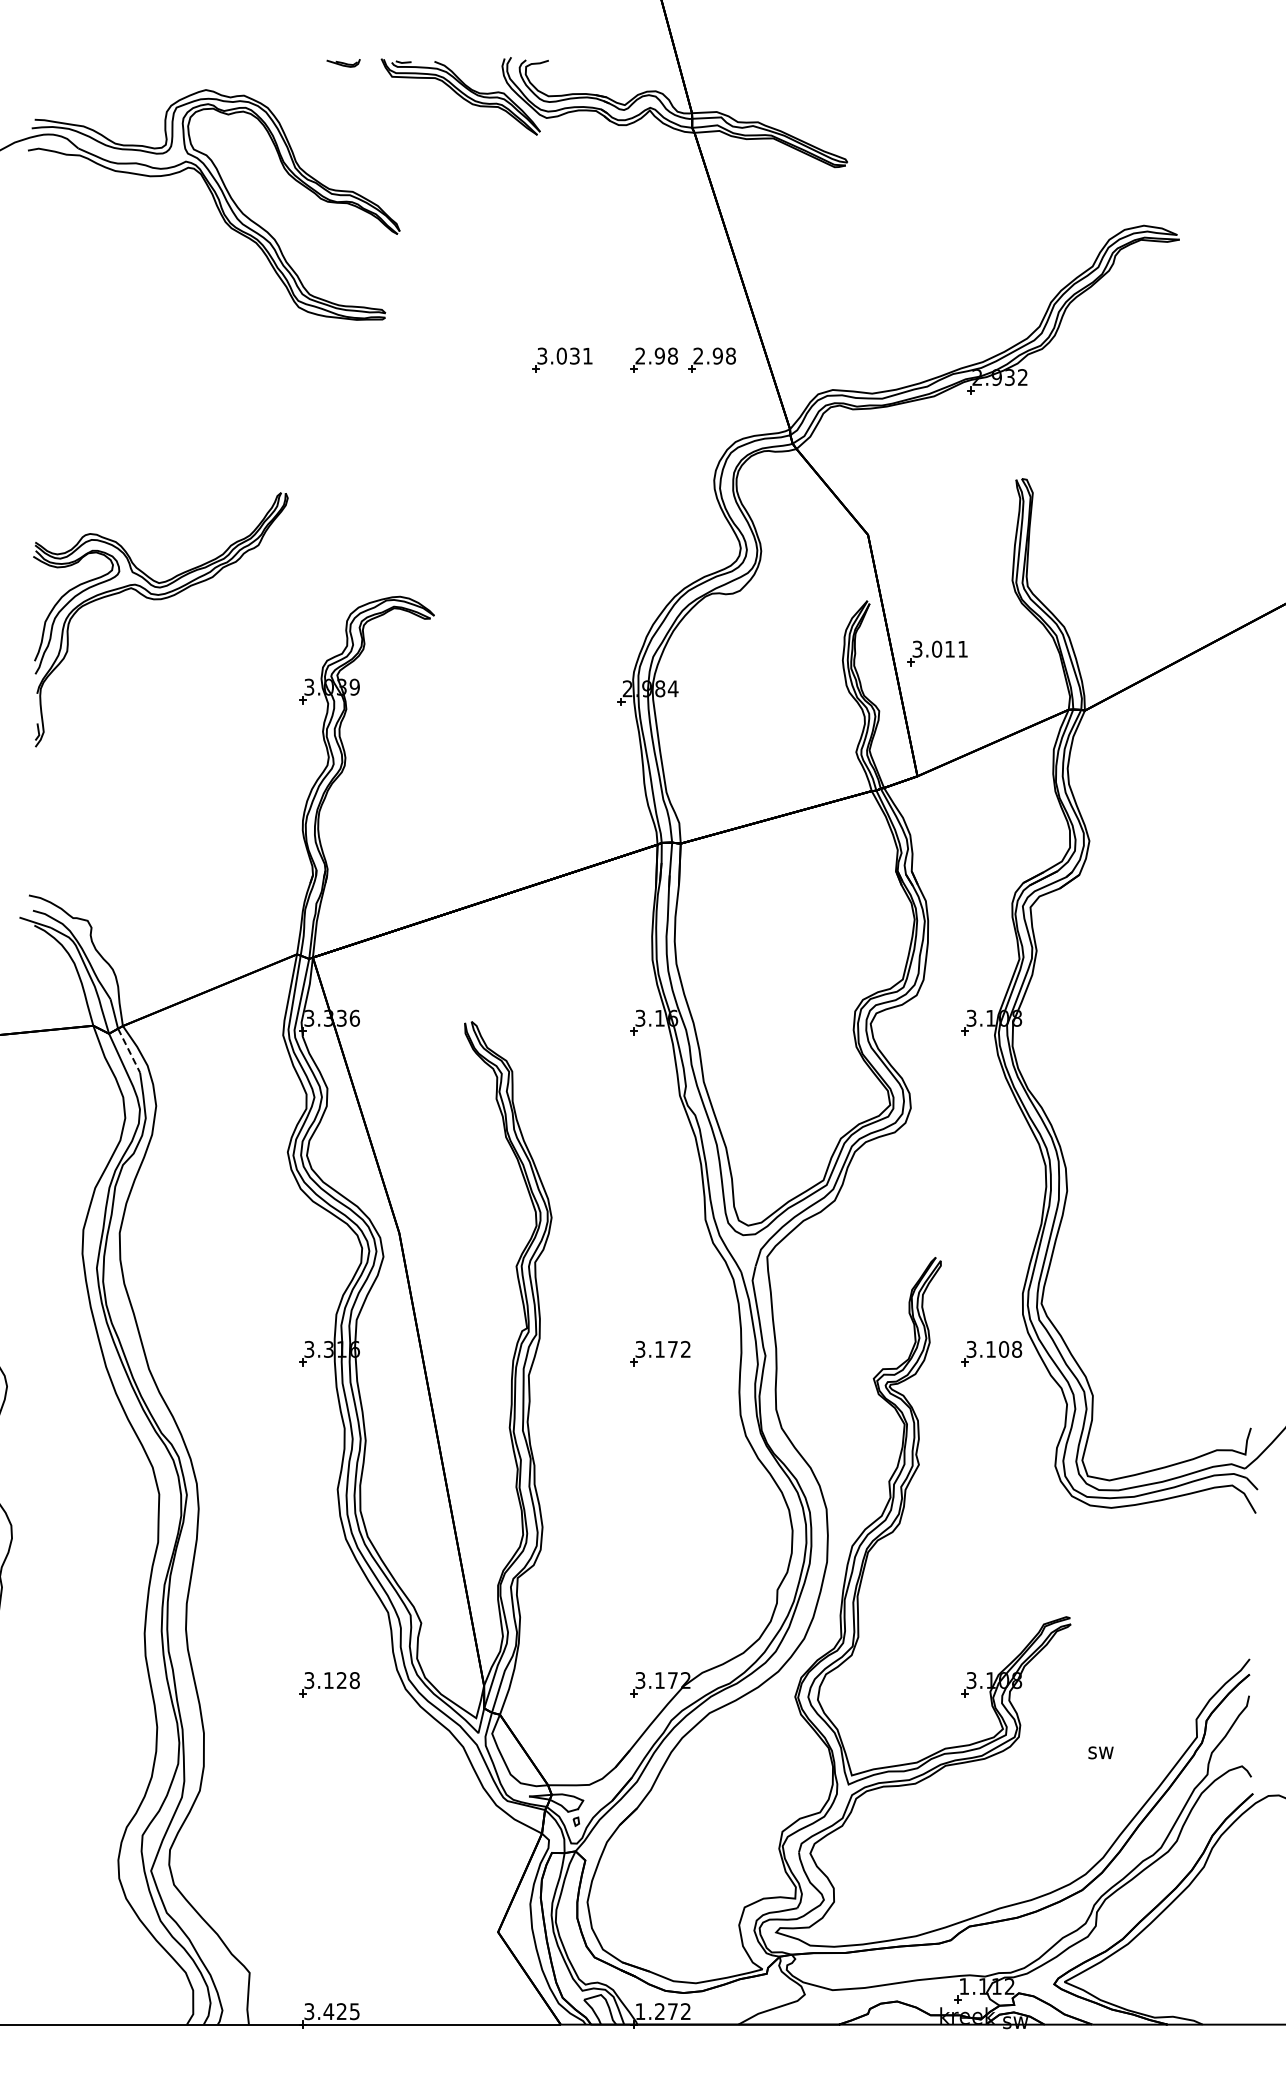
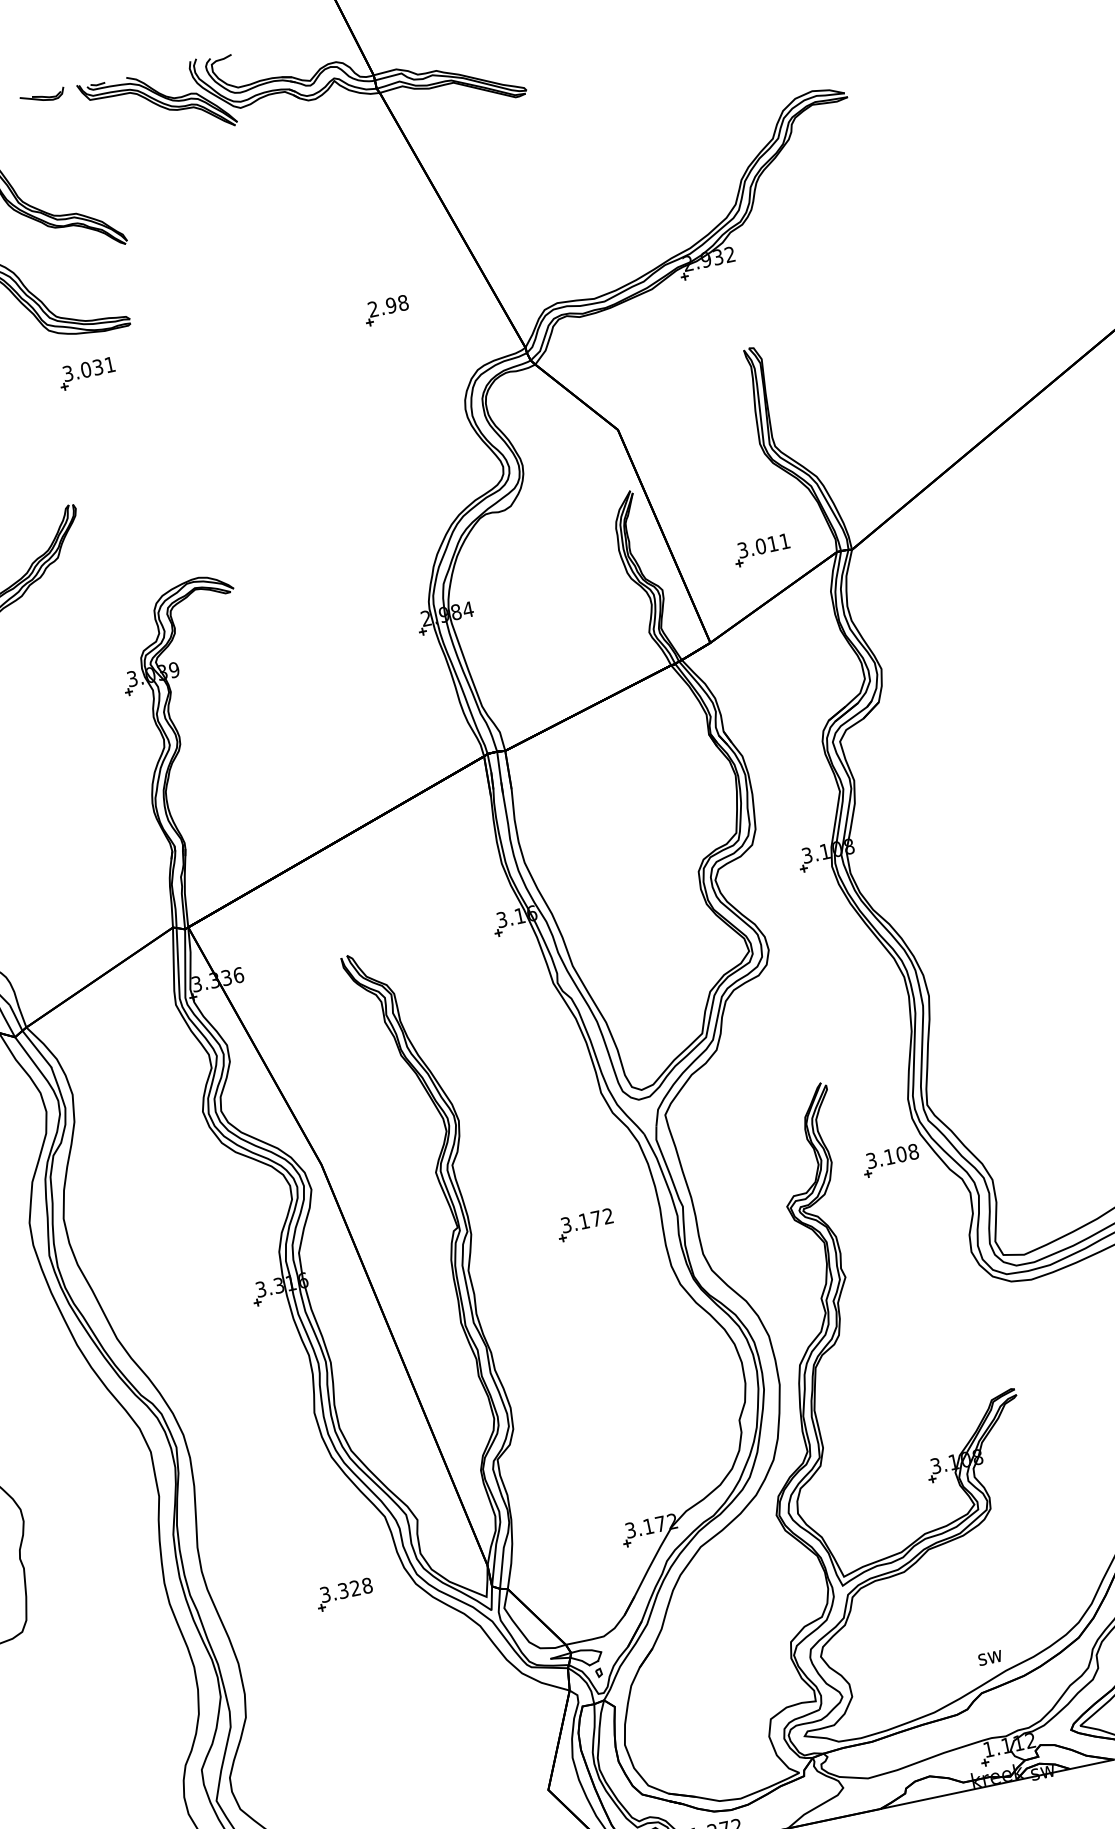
part: (343, 63) -> (42, 97), size x1.43
part: (562, 359) -> (87, 372), moved
part: (711, 359) -> (439, 298), removed
part: (937, 653) -> (762, 550), moved
line: (129, 1050) -> (37, 1048), dashed -> solid
text: (328, 1680) -> (343, 1590), 3.128 -> 3.328
text: (1100, 1752) -> (989, 1657), moved

